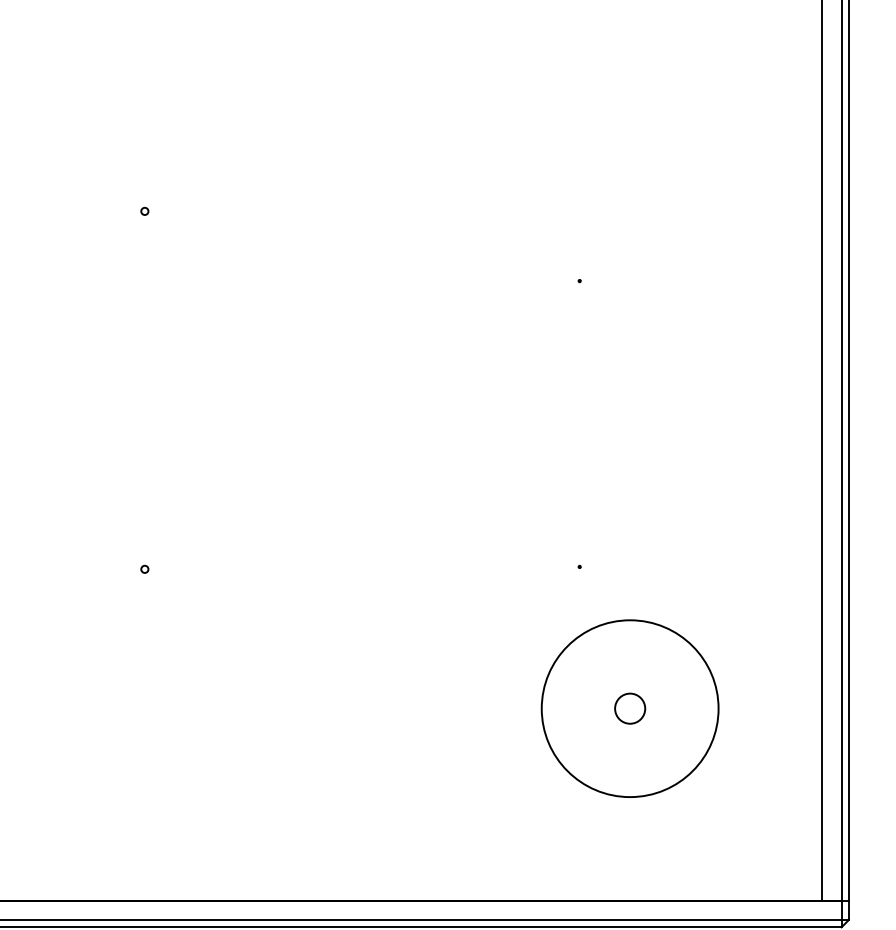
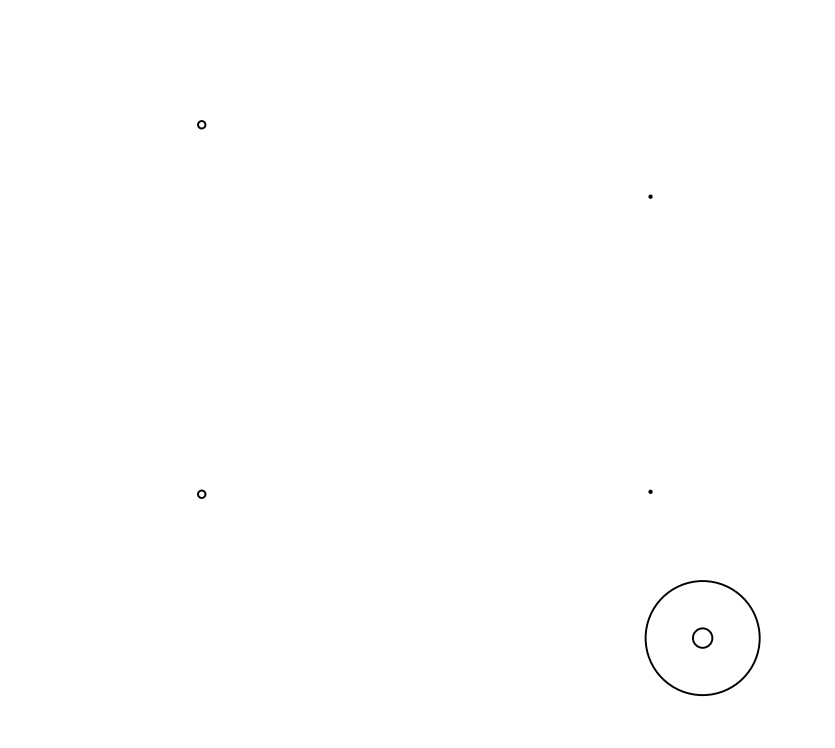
circle: (629, 708) -> (701, 637), size x0.62
circle: (629, 708) -> (701, 637), size x0.62

